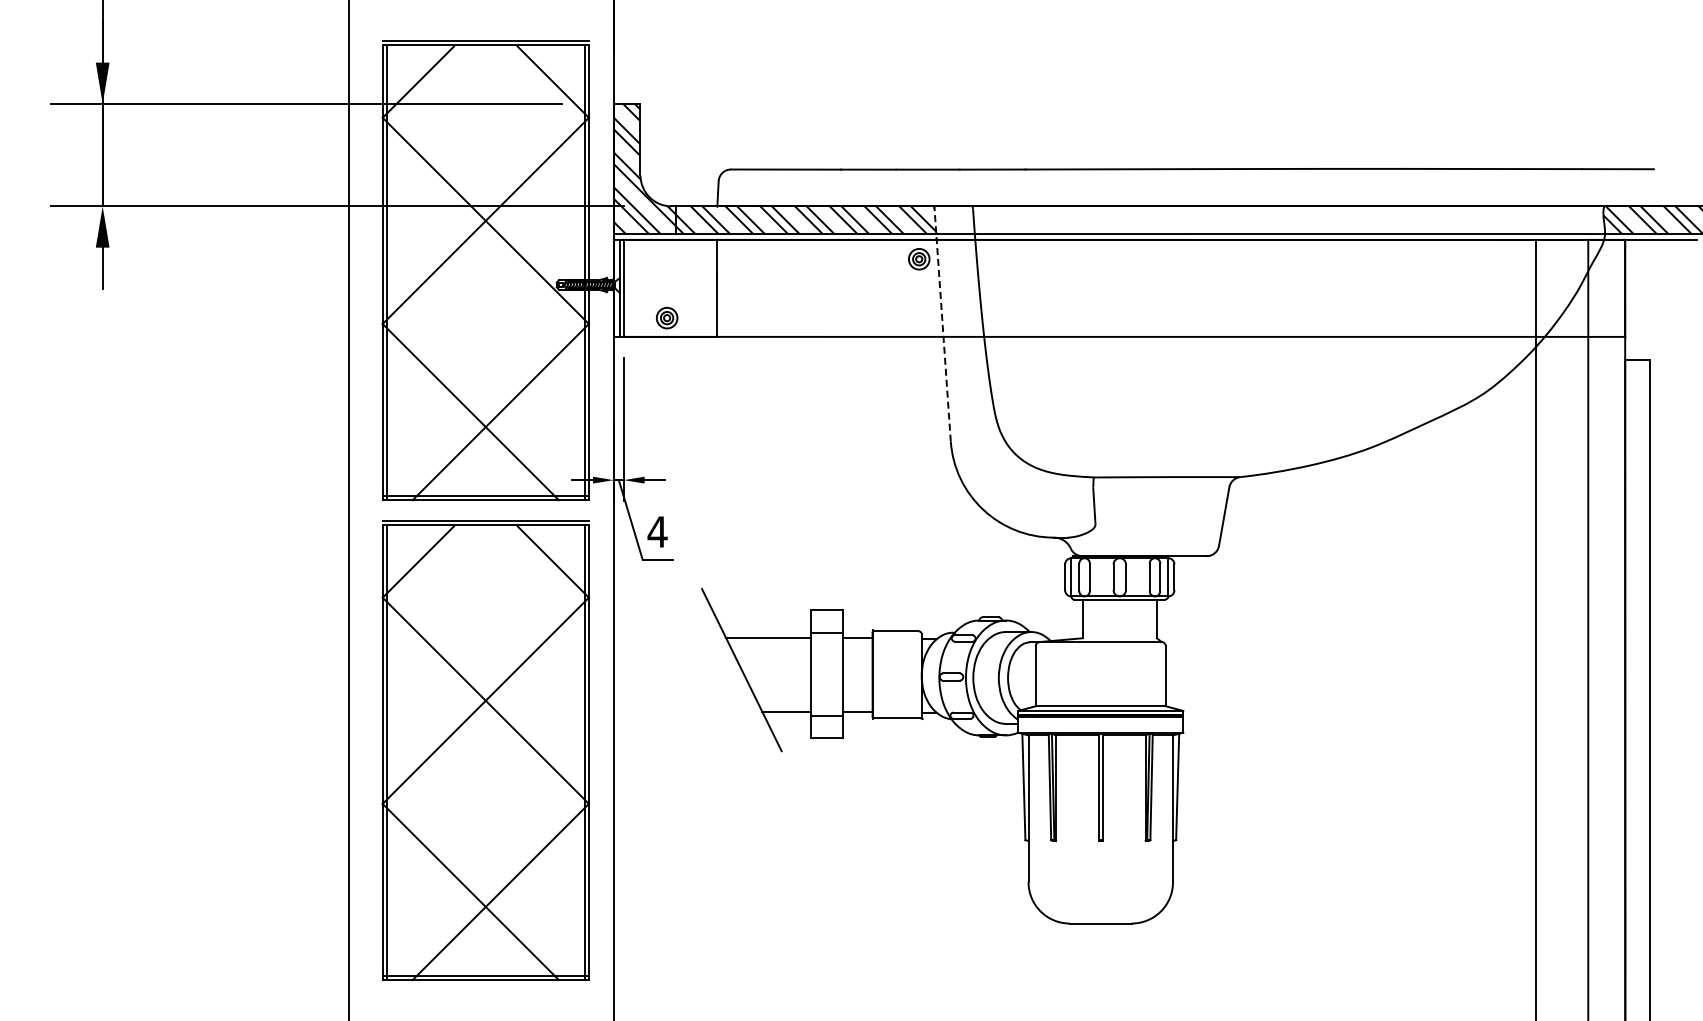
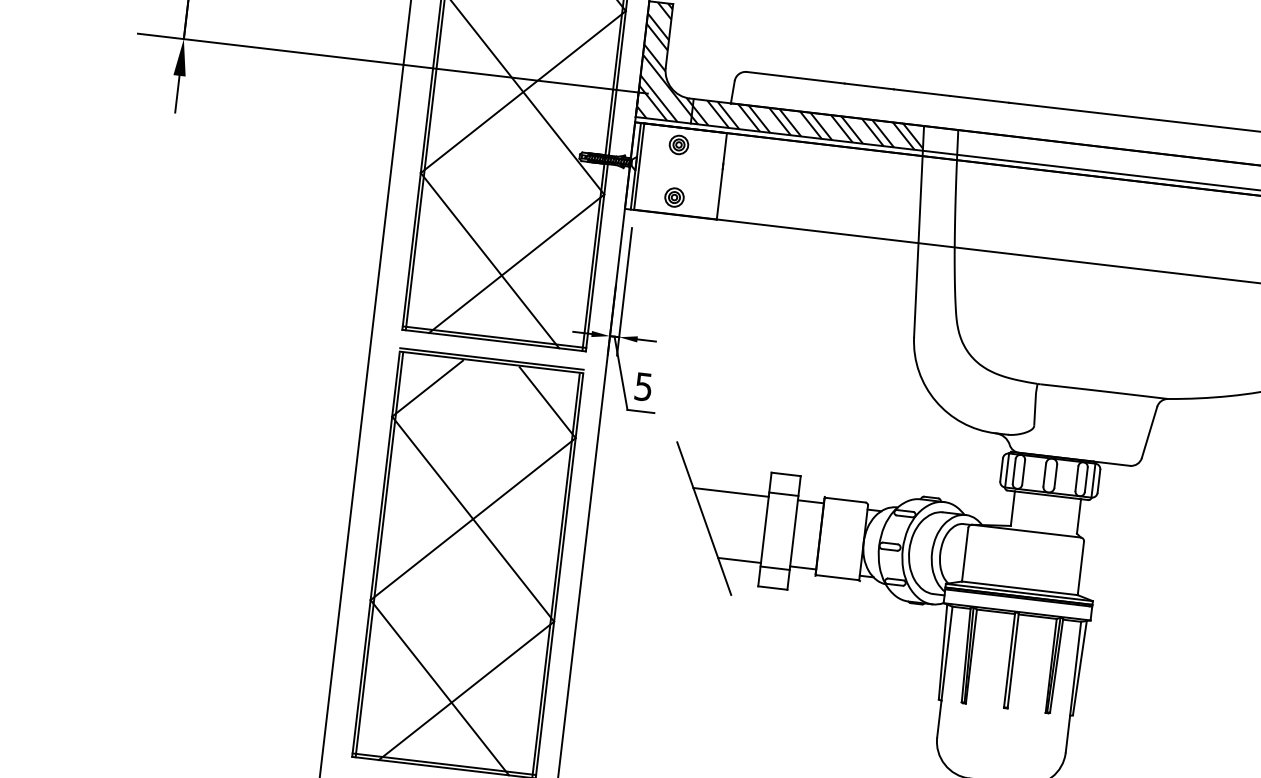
part: (919, 259) -> (679, 145), moved
line: (942, 325) -> (918, 232), dashed -> solid
text: (657, 531) -> (643, 386), 4 -> 5

